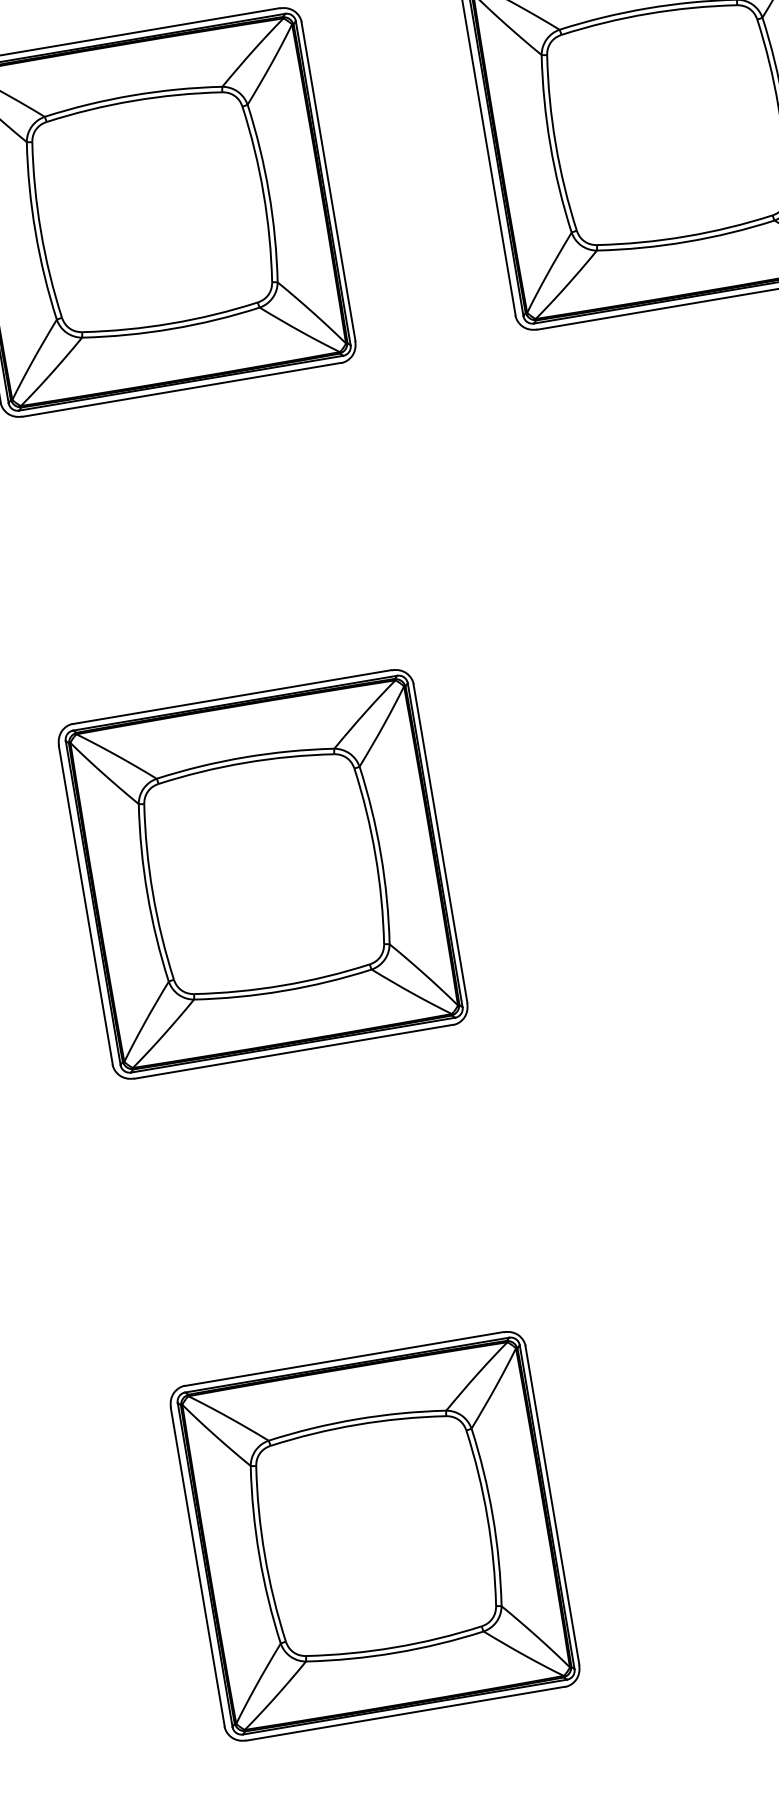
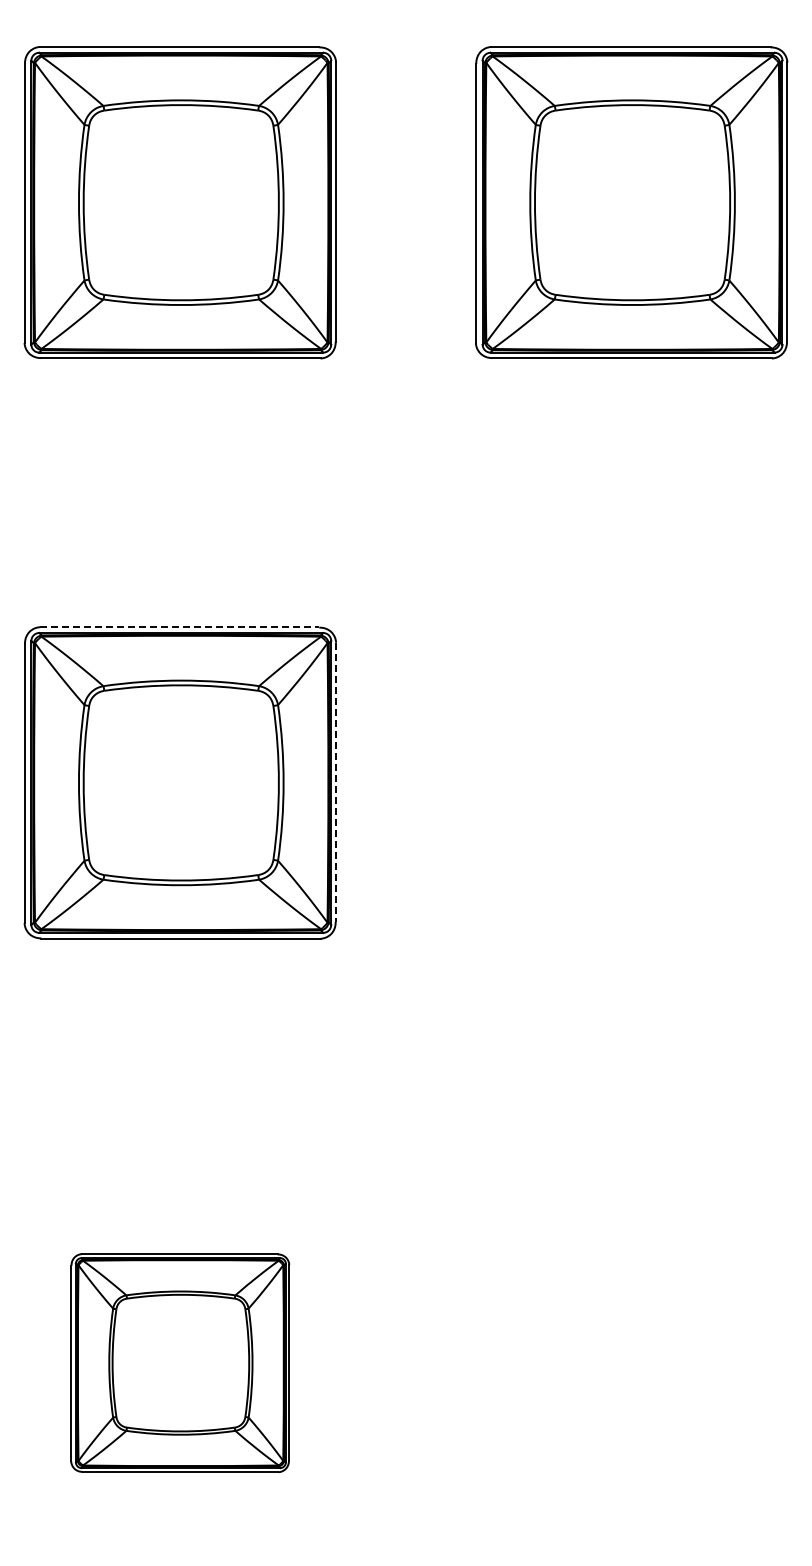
line: (232, 697) -> (179, 627), solid -> dashed
line: (440, 843) -> (335, 782), solid -> dashed
part: (373, 1535) -> (179, 1362), size x0.7

